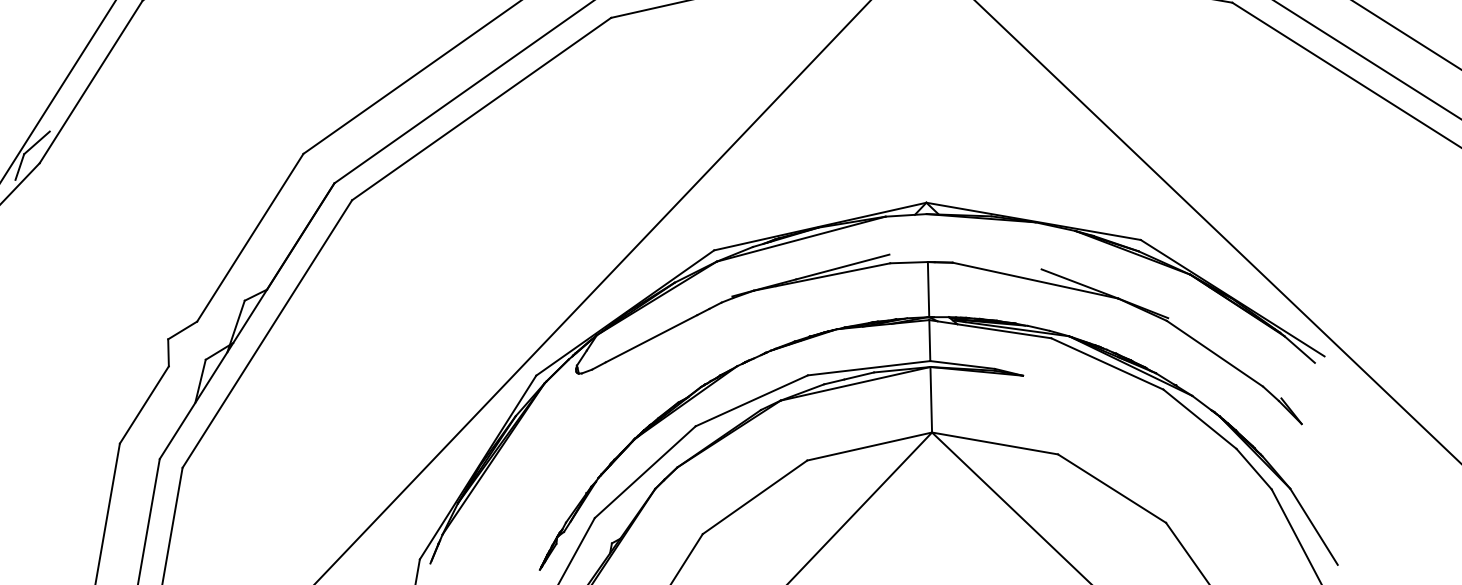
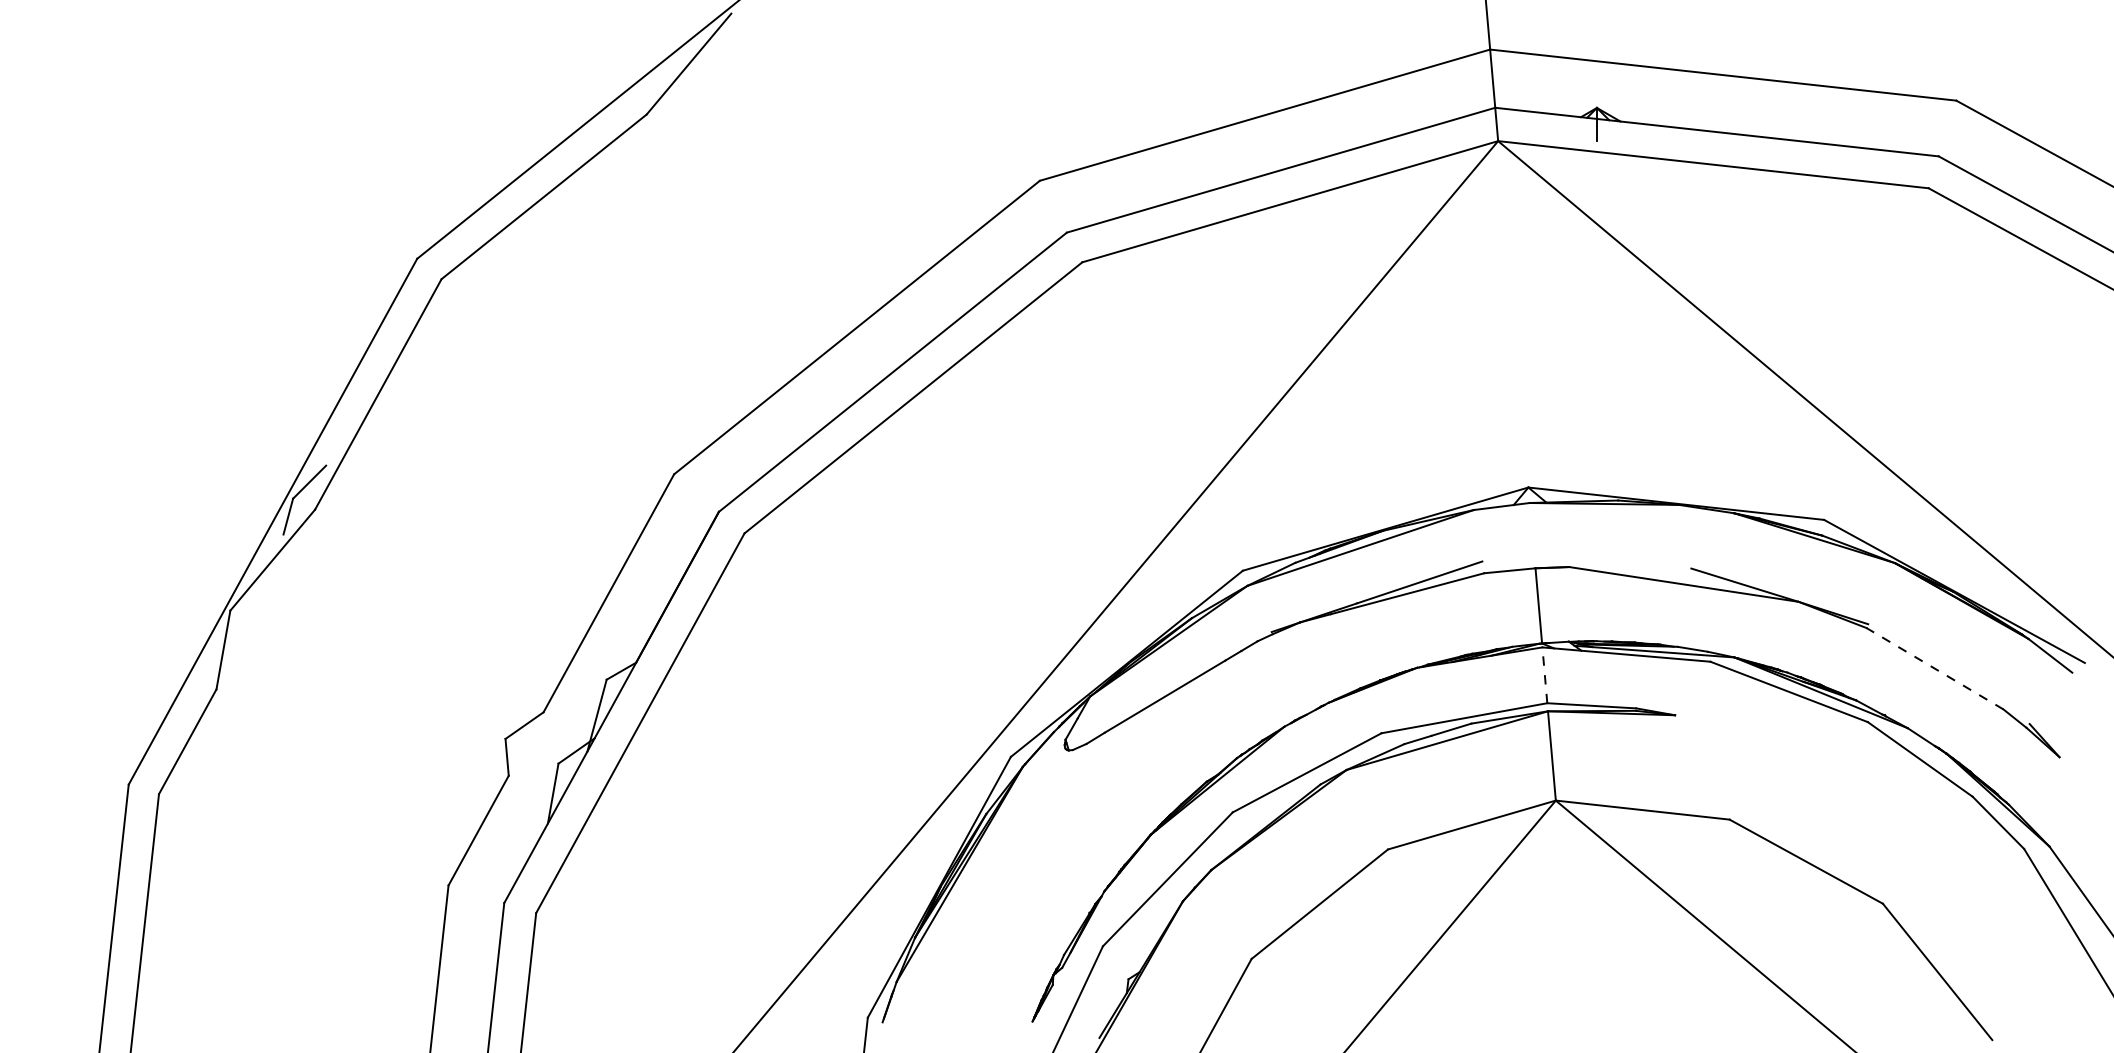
line: (929, 339) -> (1544, 674), solid -> dashed
line: (1215, 353) -> (1935, 668), solid -> dashed

